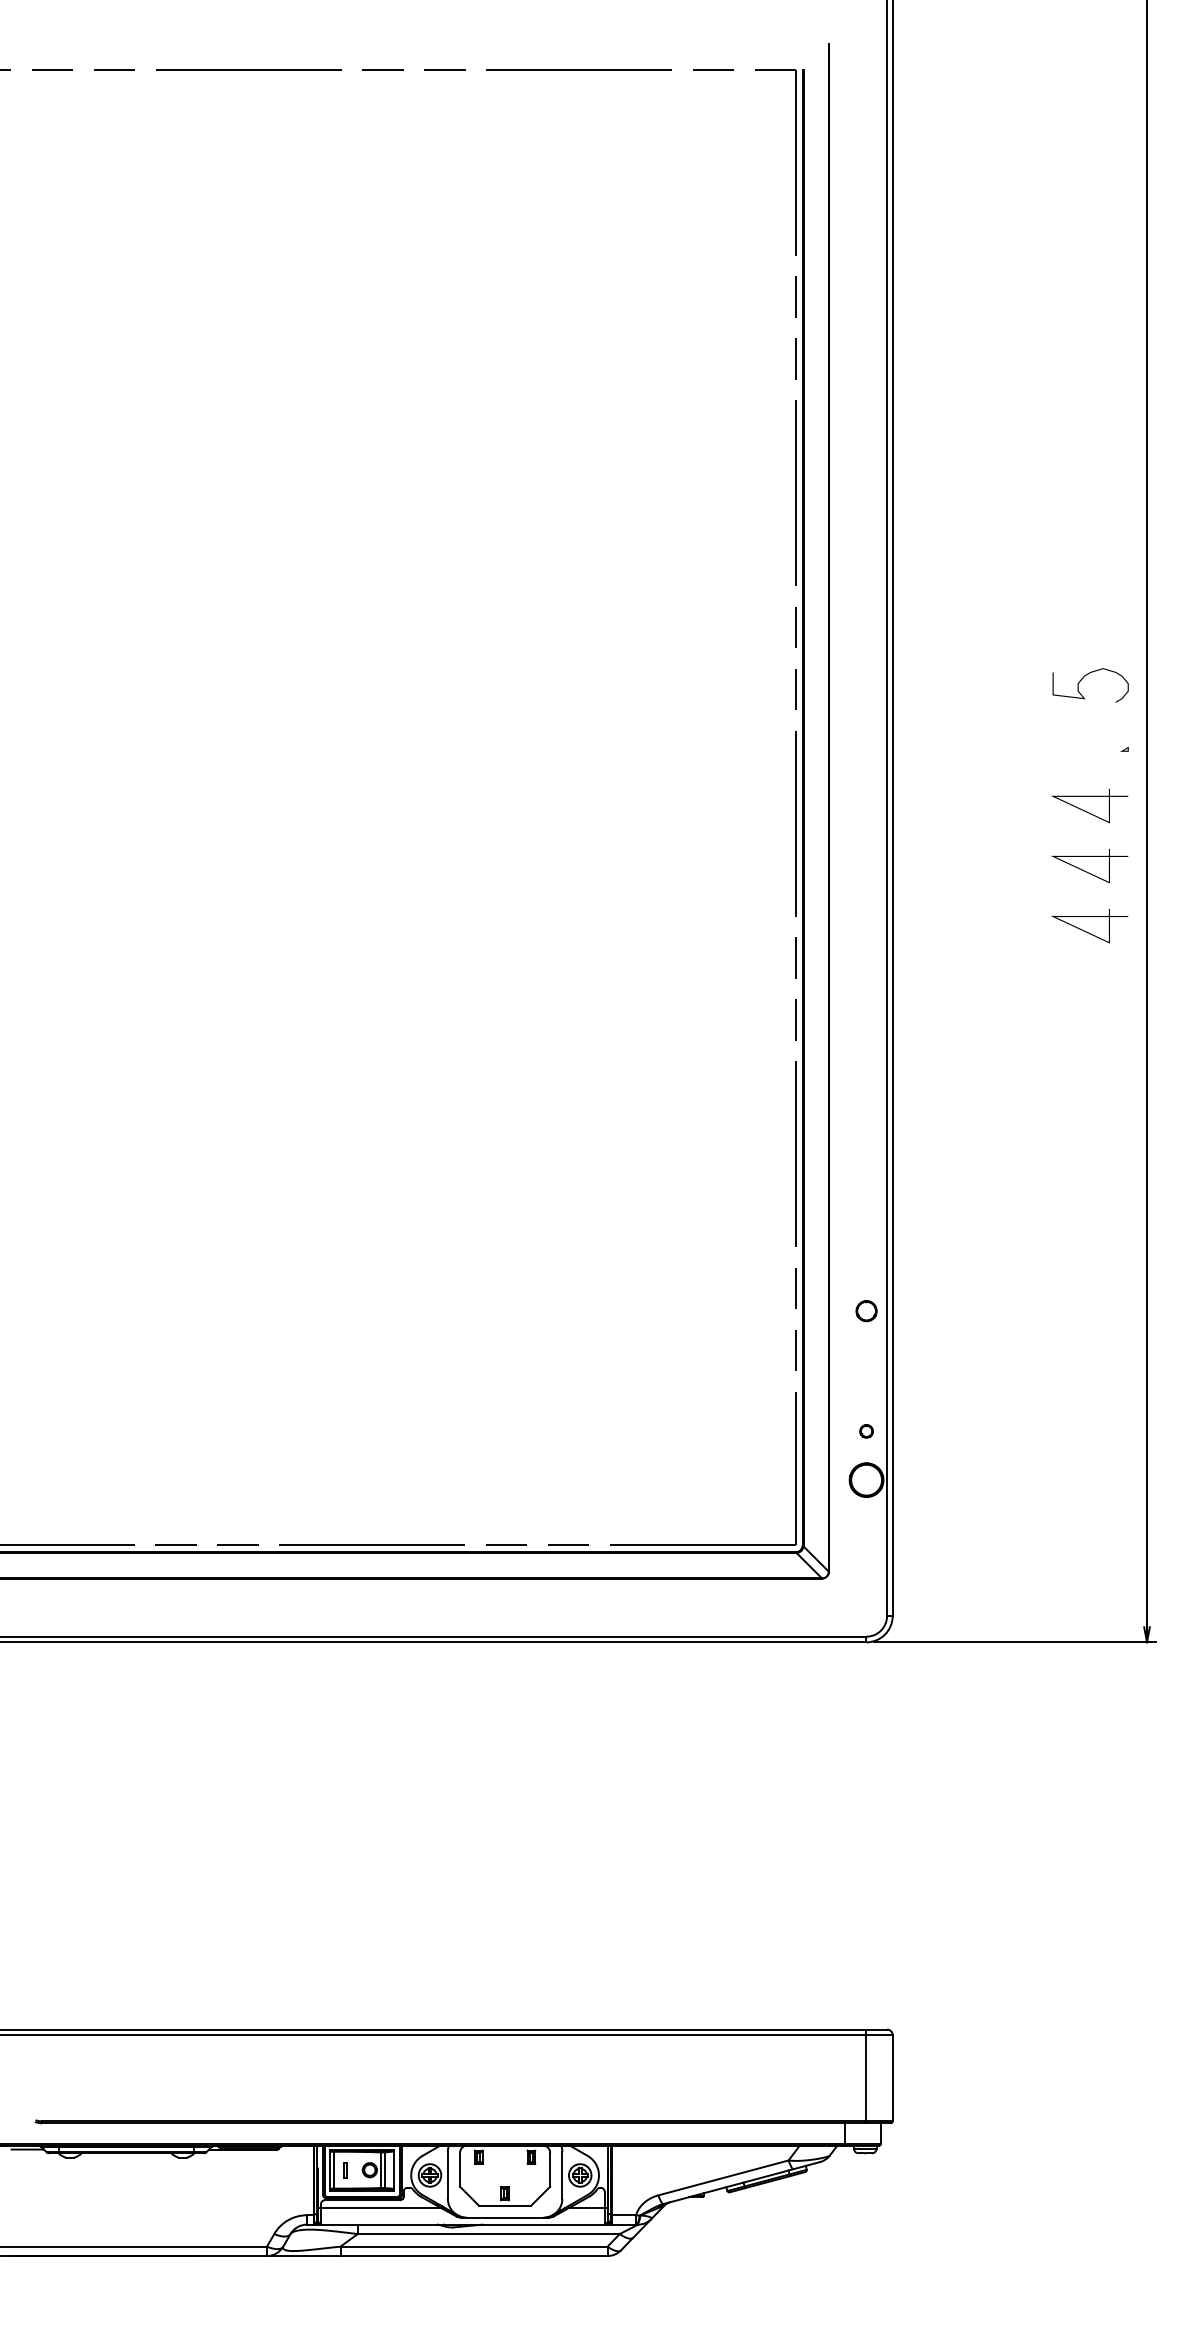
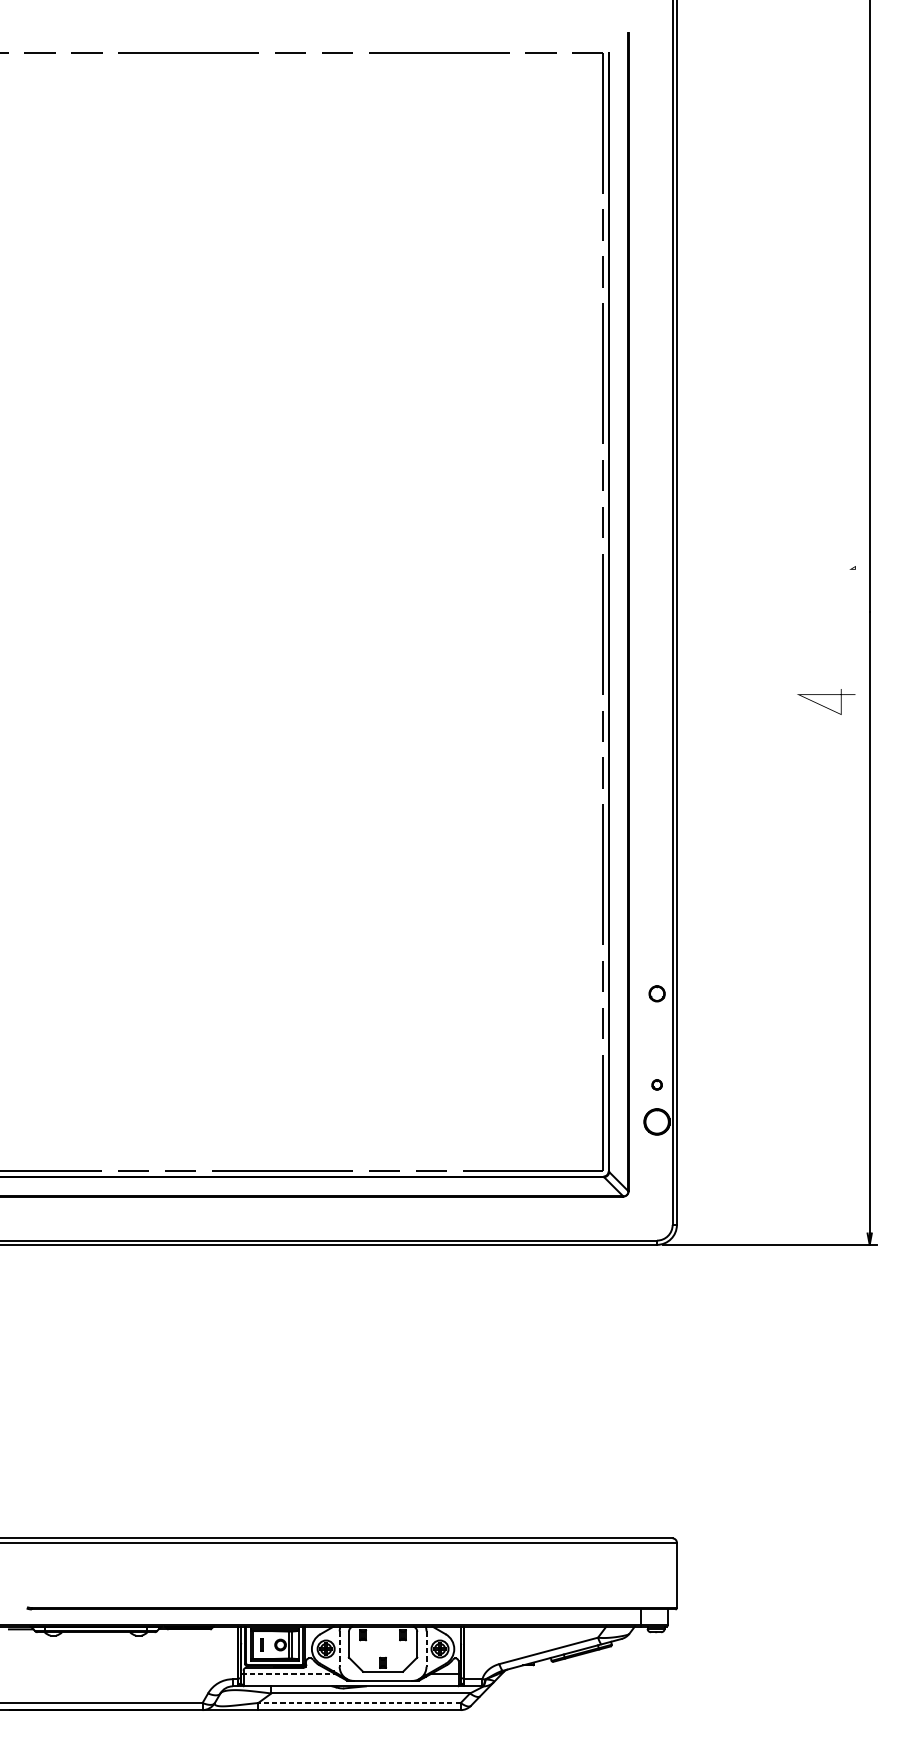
curve: (1083, 678) -> (821, 514), removed
line: (1087, 811) -> (824, 615), removed
line: (1087, 871) -> (824, 660), removed
line: (866, 2076) -> (657, 1574), removed
line: (447, 2175) -> (339, 1649), solid -> dashed
line: (562, 2175) -> (426, 1649), solid -> dashed
line: (379, 2207) -> (287, 1673), solid -> dashed
line: (474, 2246) -> (359, 1702), solid -> dashed

